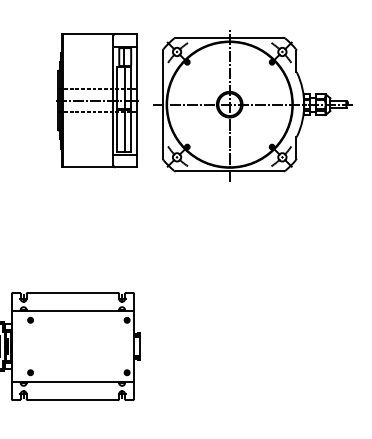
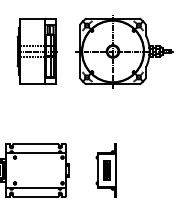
part: (96, 100) -> (36, 51), moved
part: (214, 346) -> (105, 170), added

